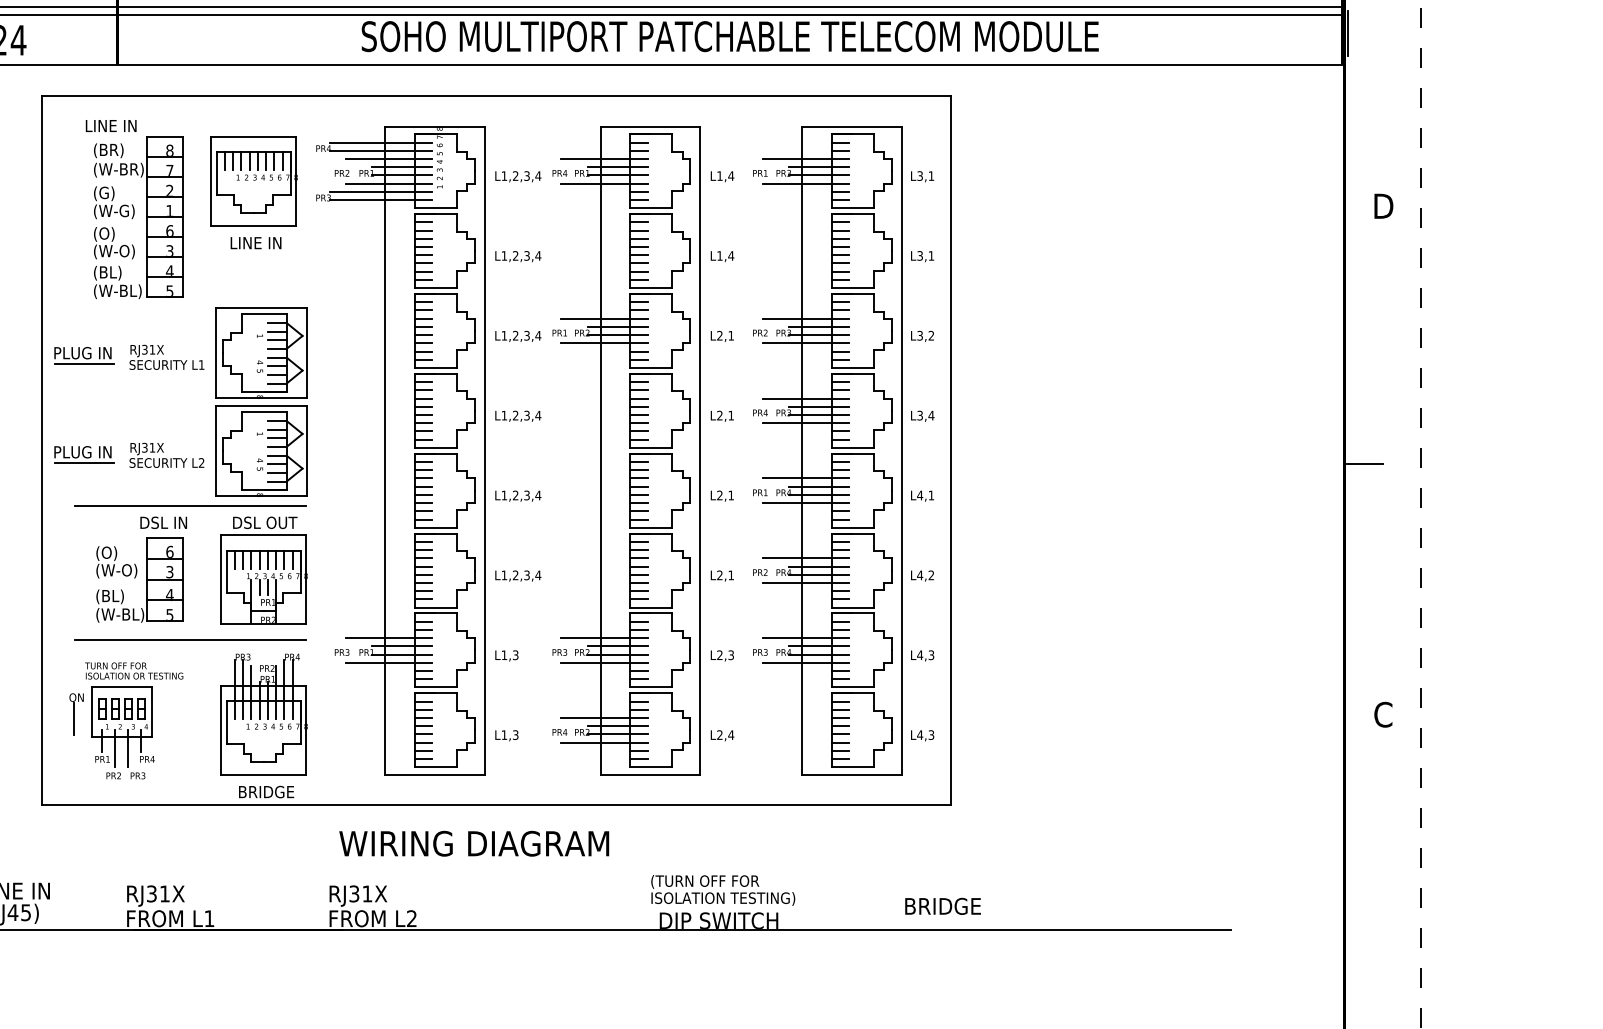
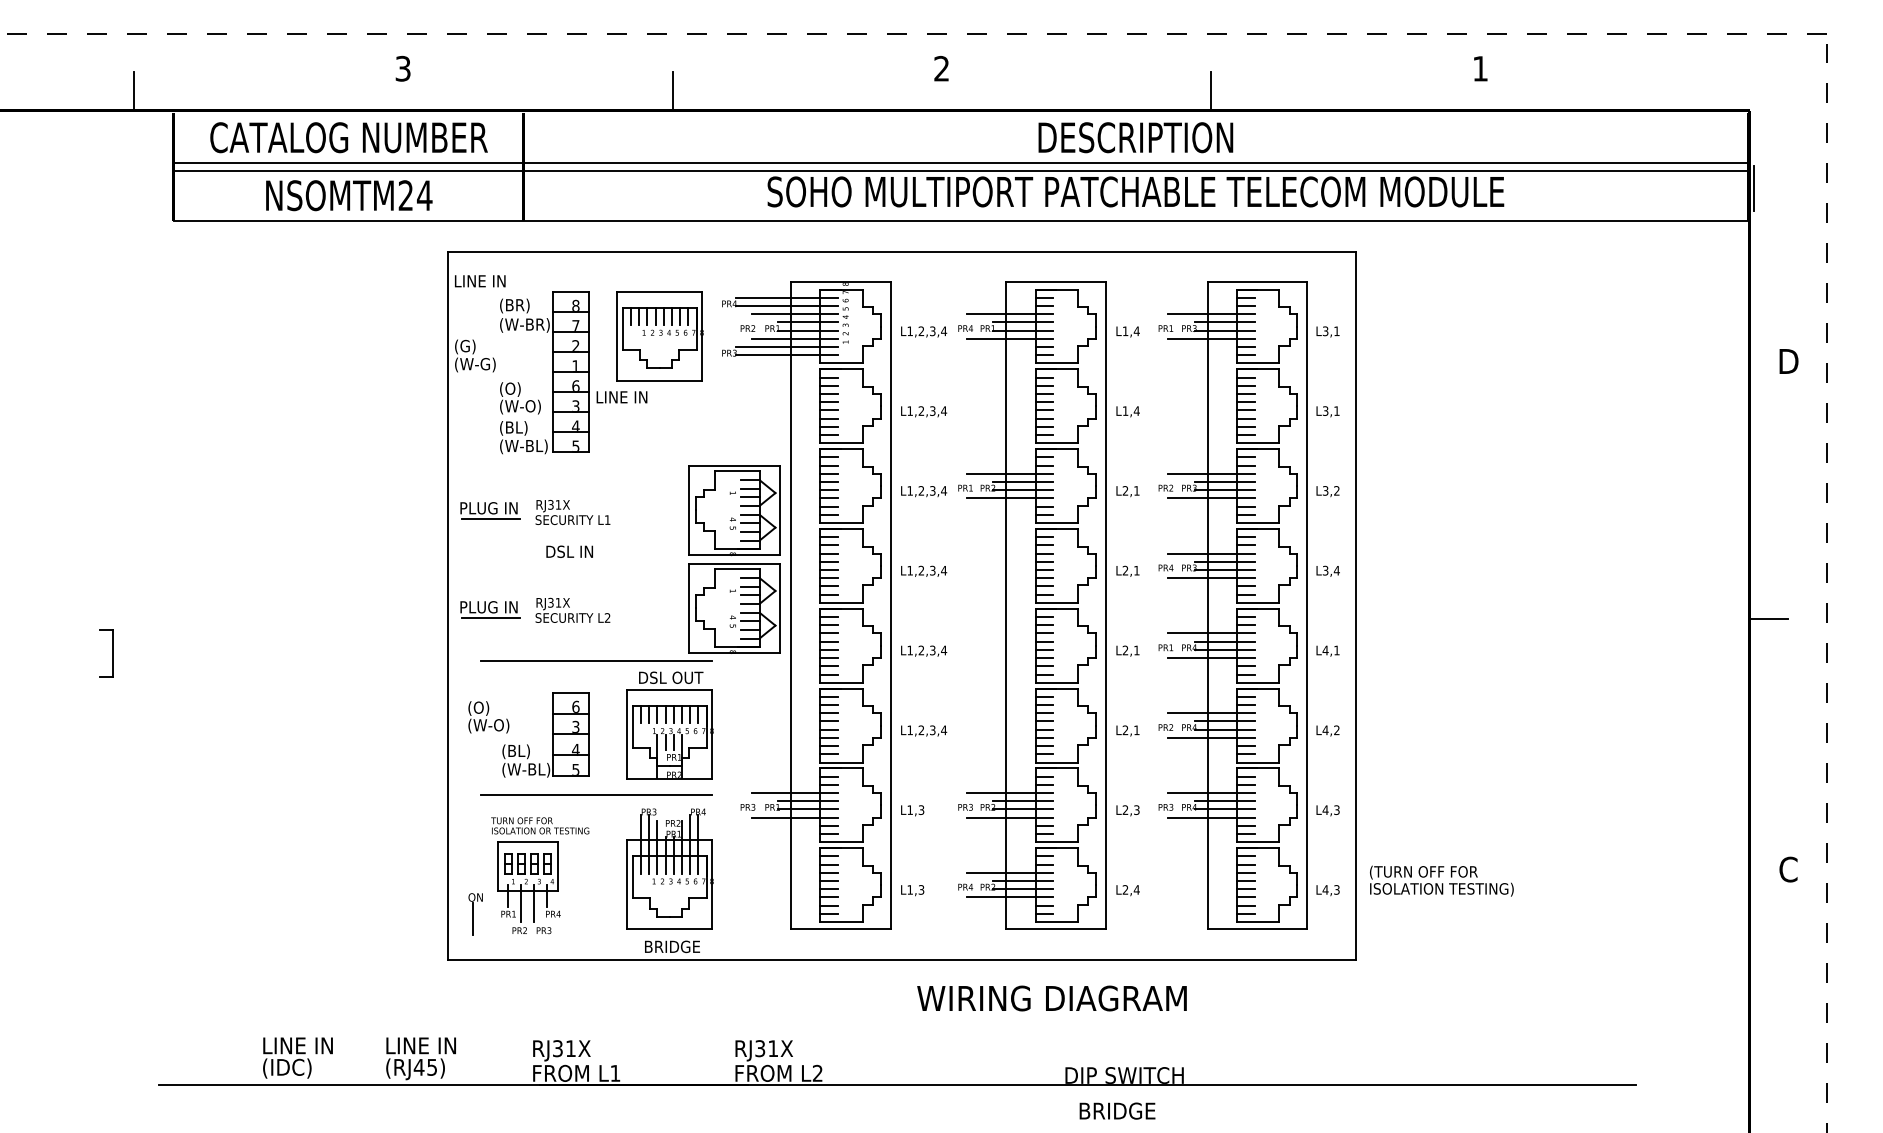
text: (111, 126) -> (480, 281), moved
text: (114, 202) -> (475, 355), moved
text: (255, 243) -> (621, 397), moved
part: (261, 402) -> (734, 559), moved
text: (163, 522) -> (569, 551), moved
text: (116, 562) -> (488, 717), moved
part: (76, 714) -> (475, 914), moved
text: (473, 843) -> (1051, 998), moved
text: (722, 889) -> (1441, 880), moved
text: (943, 905) -> (1117, 1110), moved

